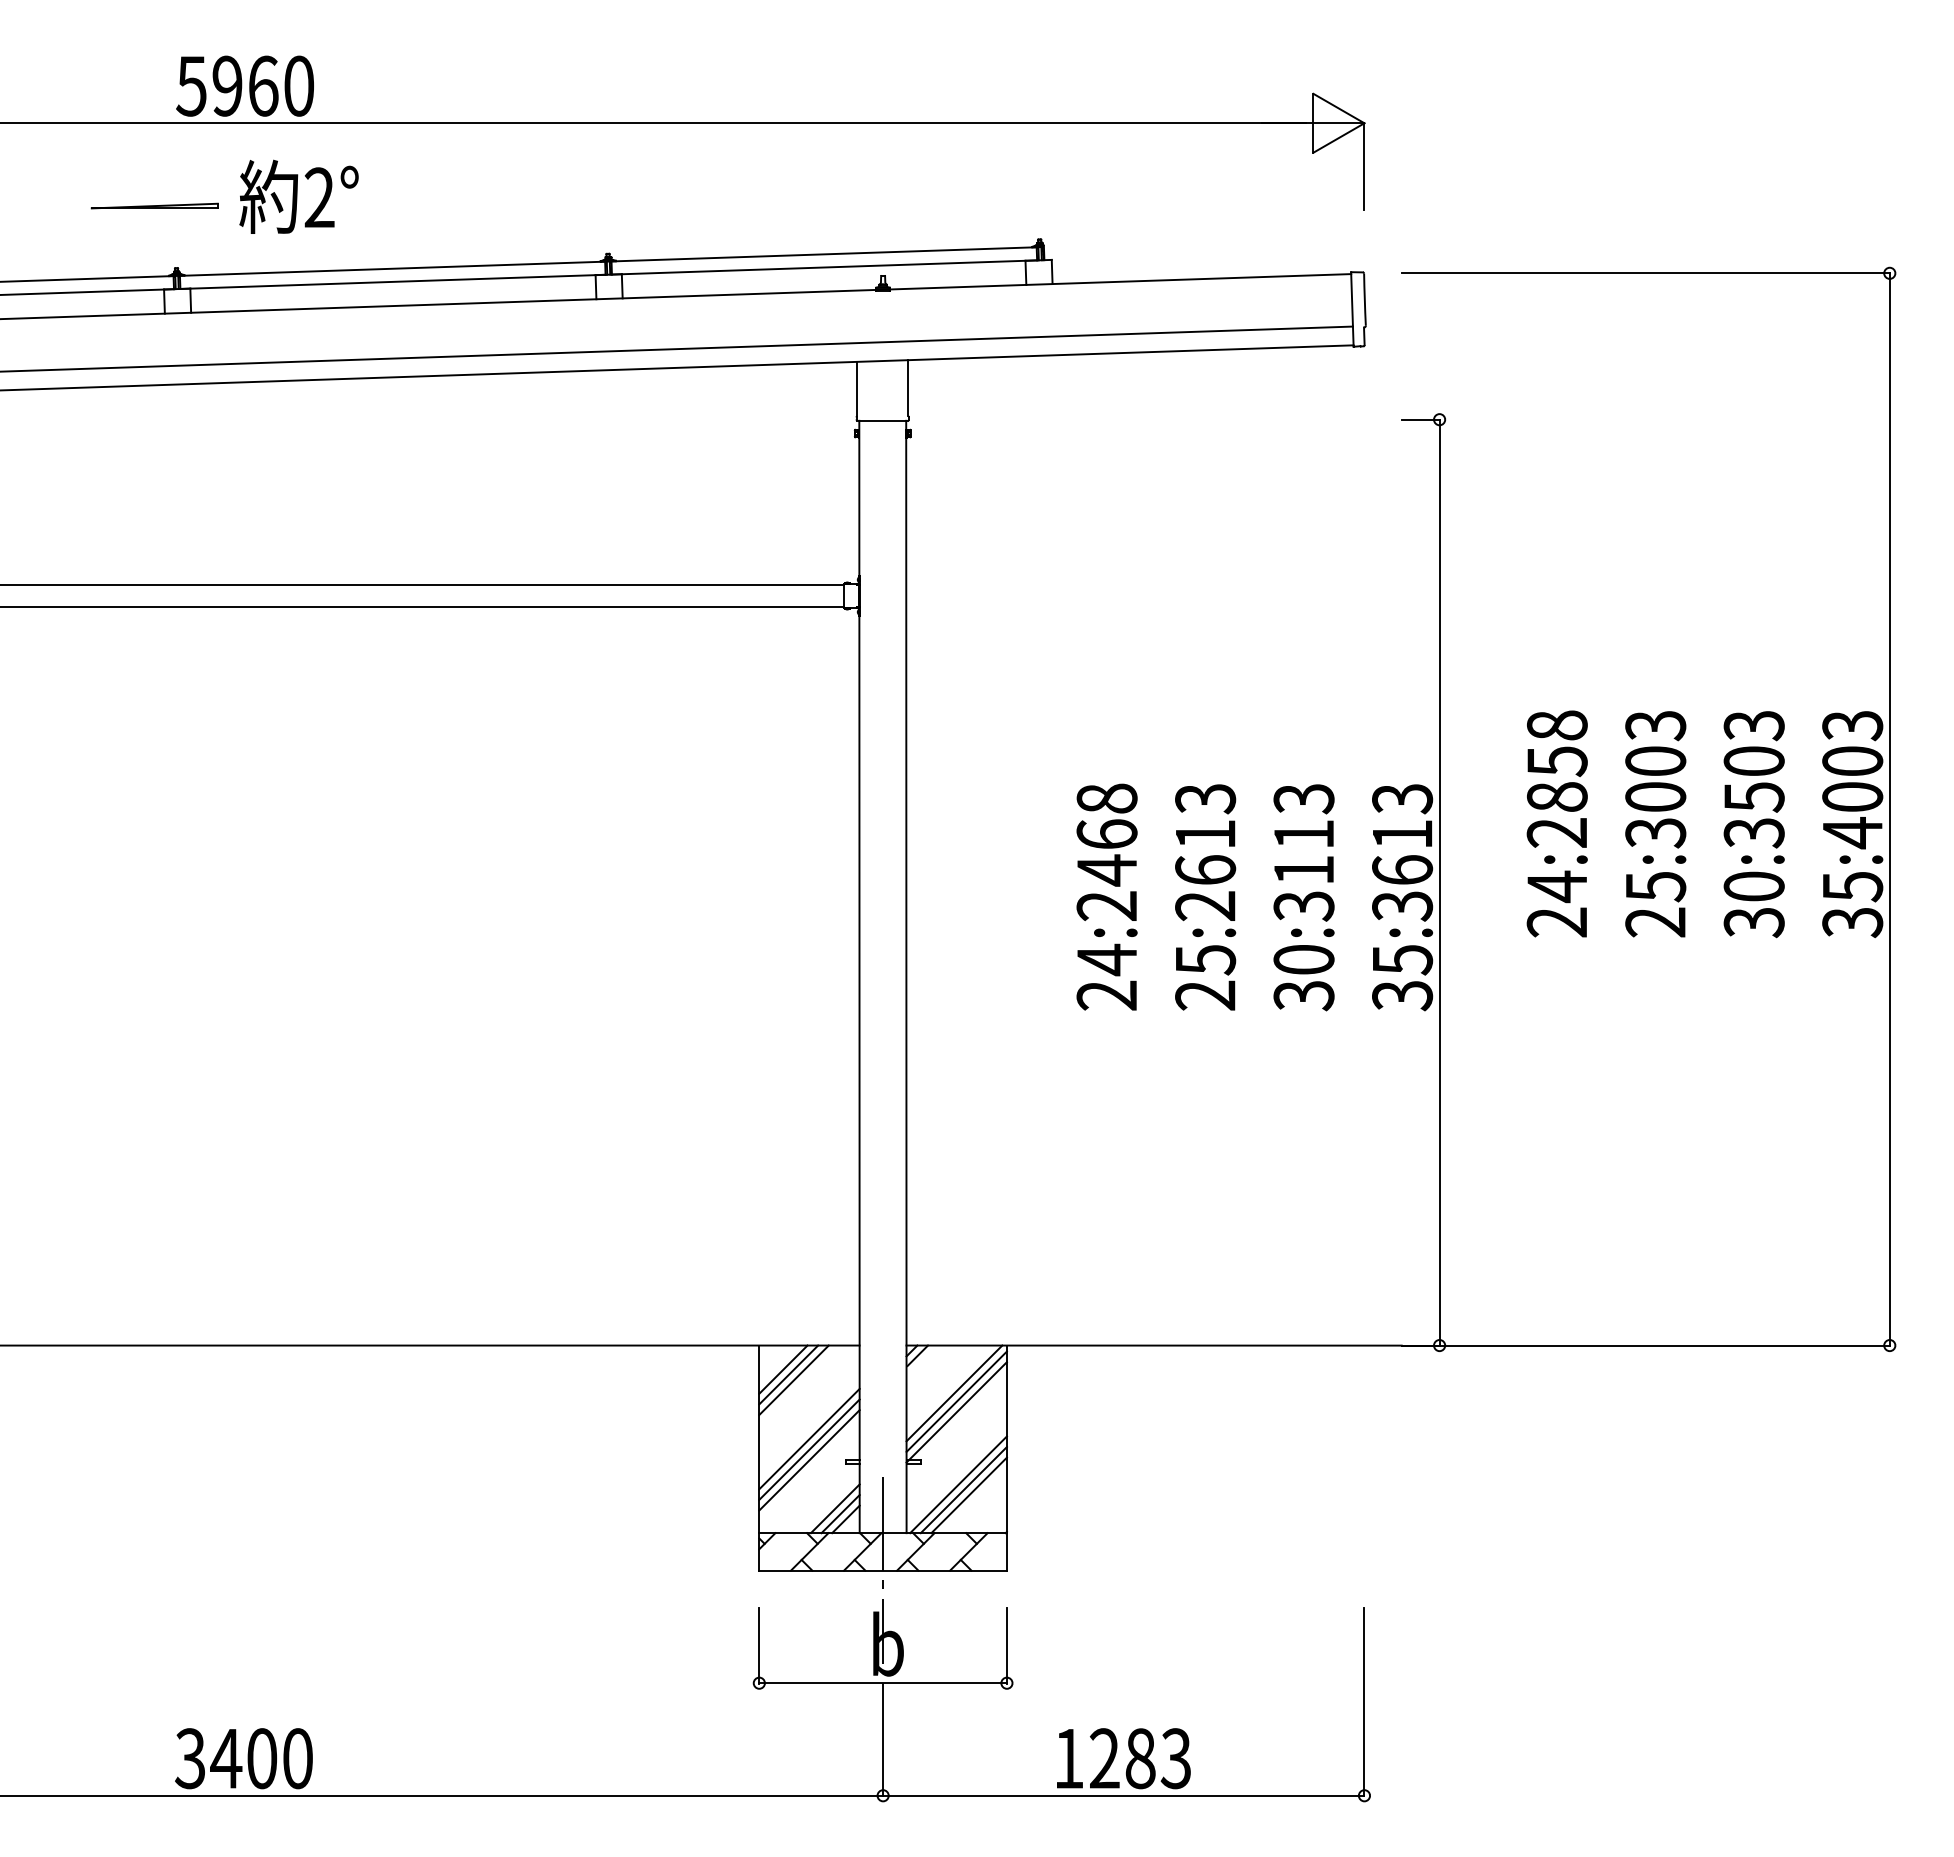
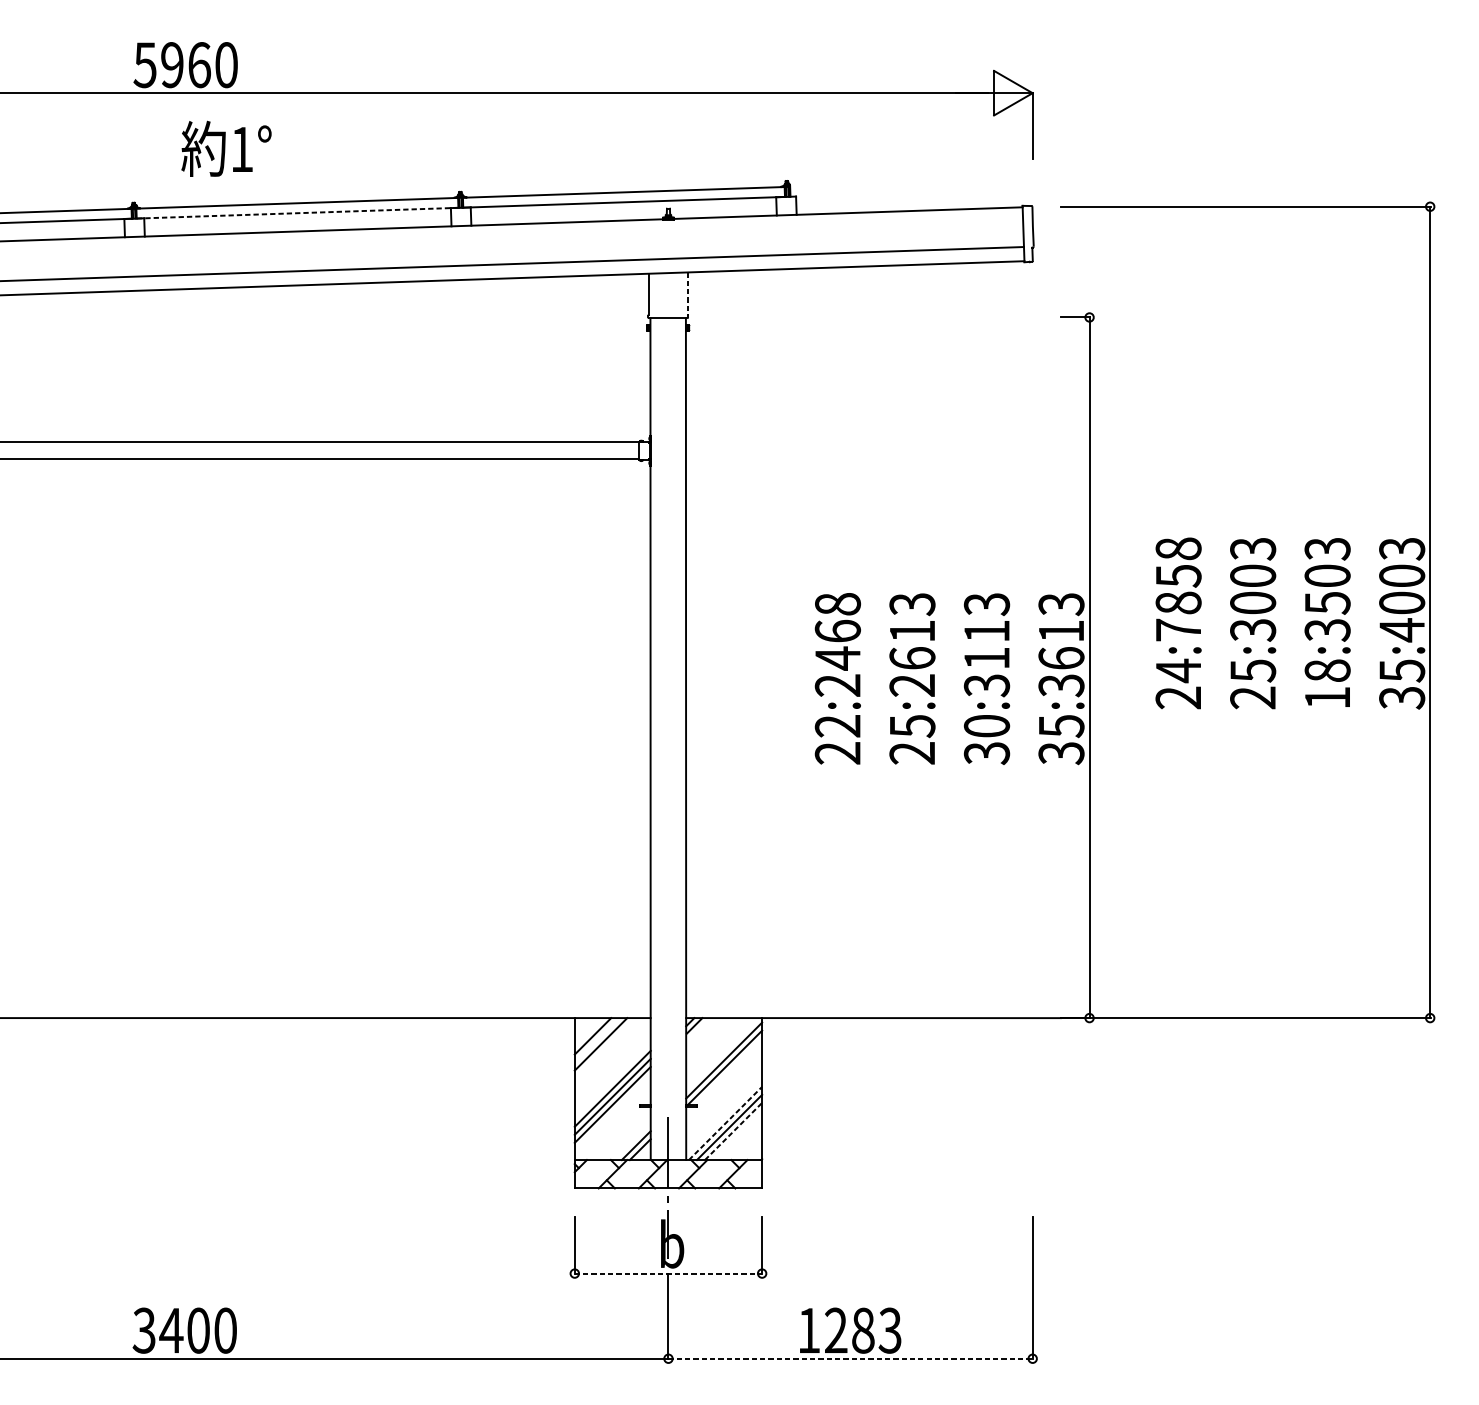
text: (319, 197) -> (241, 149), 2° -> 1°
part: (154, 205) -> (117, 155), removed
line: (392, 281) -> (297, 212), solid -> dashed
line: (908, 388) -> (687, 293), solid -> dashed
text: (1556, 832) -> (1178, 629), 24:2858 -> 24:7858
text: (1753, 904) -> (1327, 684), 30:3503 -> 18:3503
text: (1106, 959) -> (837, 725), 24:2468 -> 22:2468
line: (788, 1374) -> (596, 1039), removed
line: (954, 1393) -> (722, 1054), removed
line: (958, 1484) -> (725, 1123), solid -> dashed
line: (969, 1495) -> (733, 1131), solid -> dashed
line: (834, 1508) -> (631, 1141), removed
line: (883, 1683) -> (668, 1273), solid -> dashed
line: (1123, 1795) -> (850, 1358), solid -> dashed

